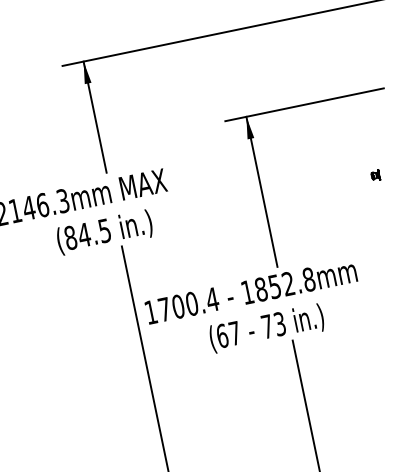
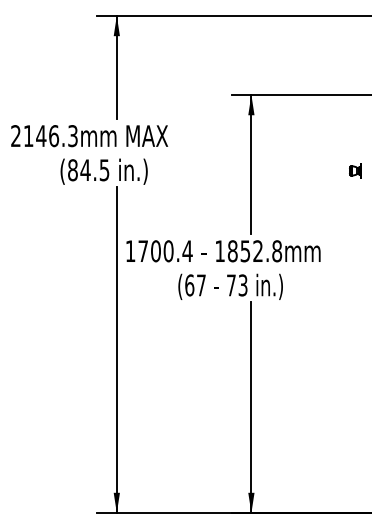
part: (375, 175) -> (355, 170), size x1.67

